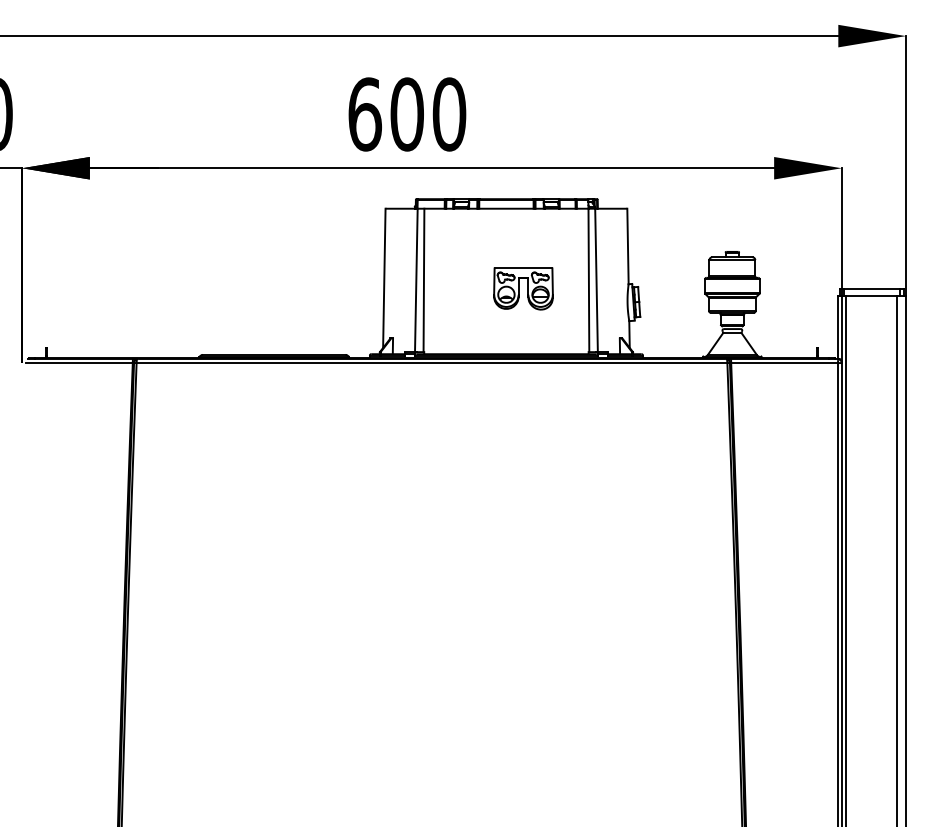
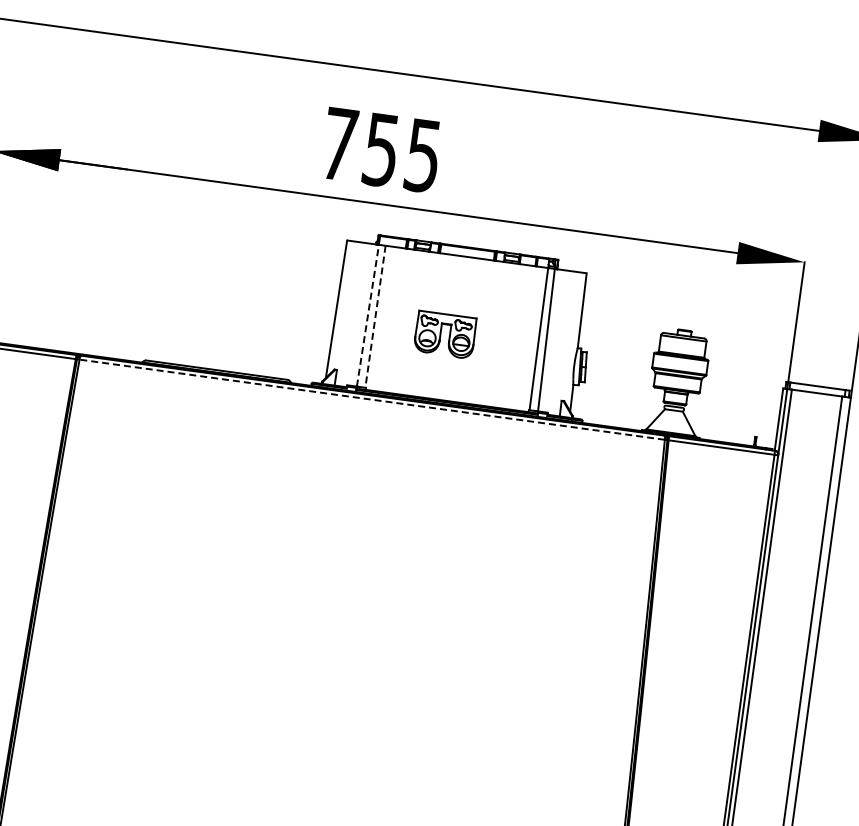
text: (407, 114) -> (381, 150), 600 -> 755
line: (416, 280) -> (368, 315), solid -> dashed
line: (423, 280) -> (375, 316), solid -> dashed
part: (523, 288) -> (445, 334), moved
line: (431, 363) -> (371, 400), solid -> dashed

